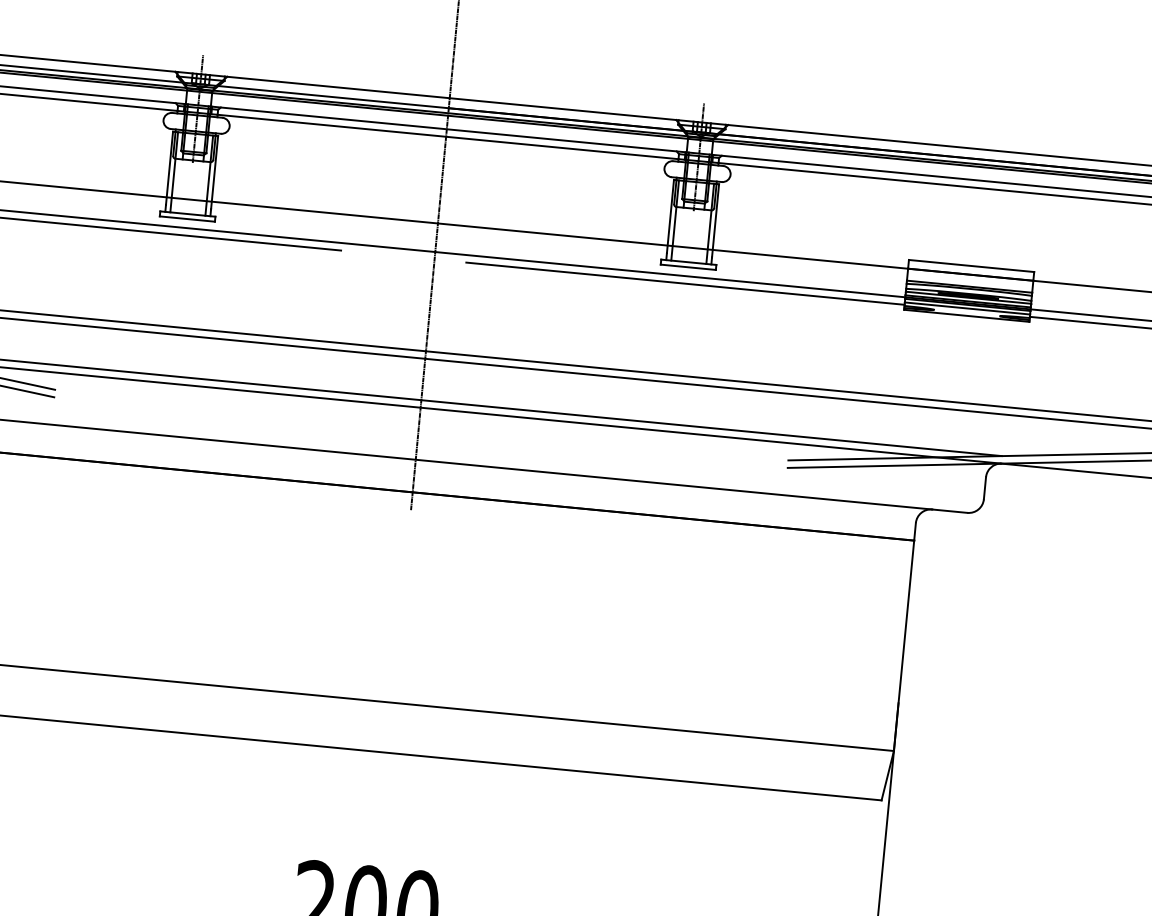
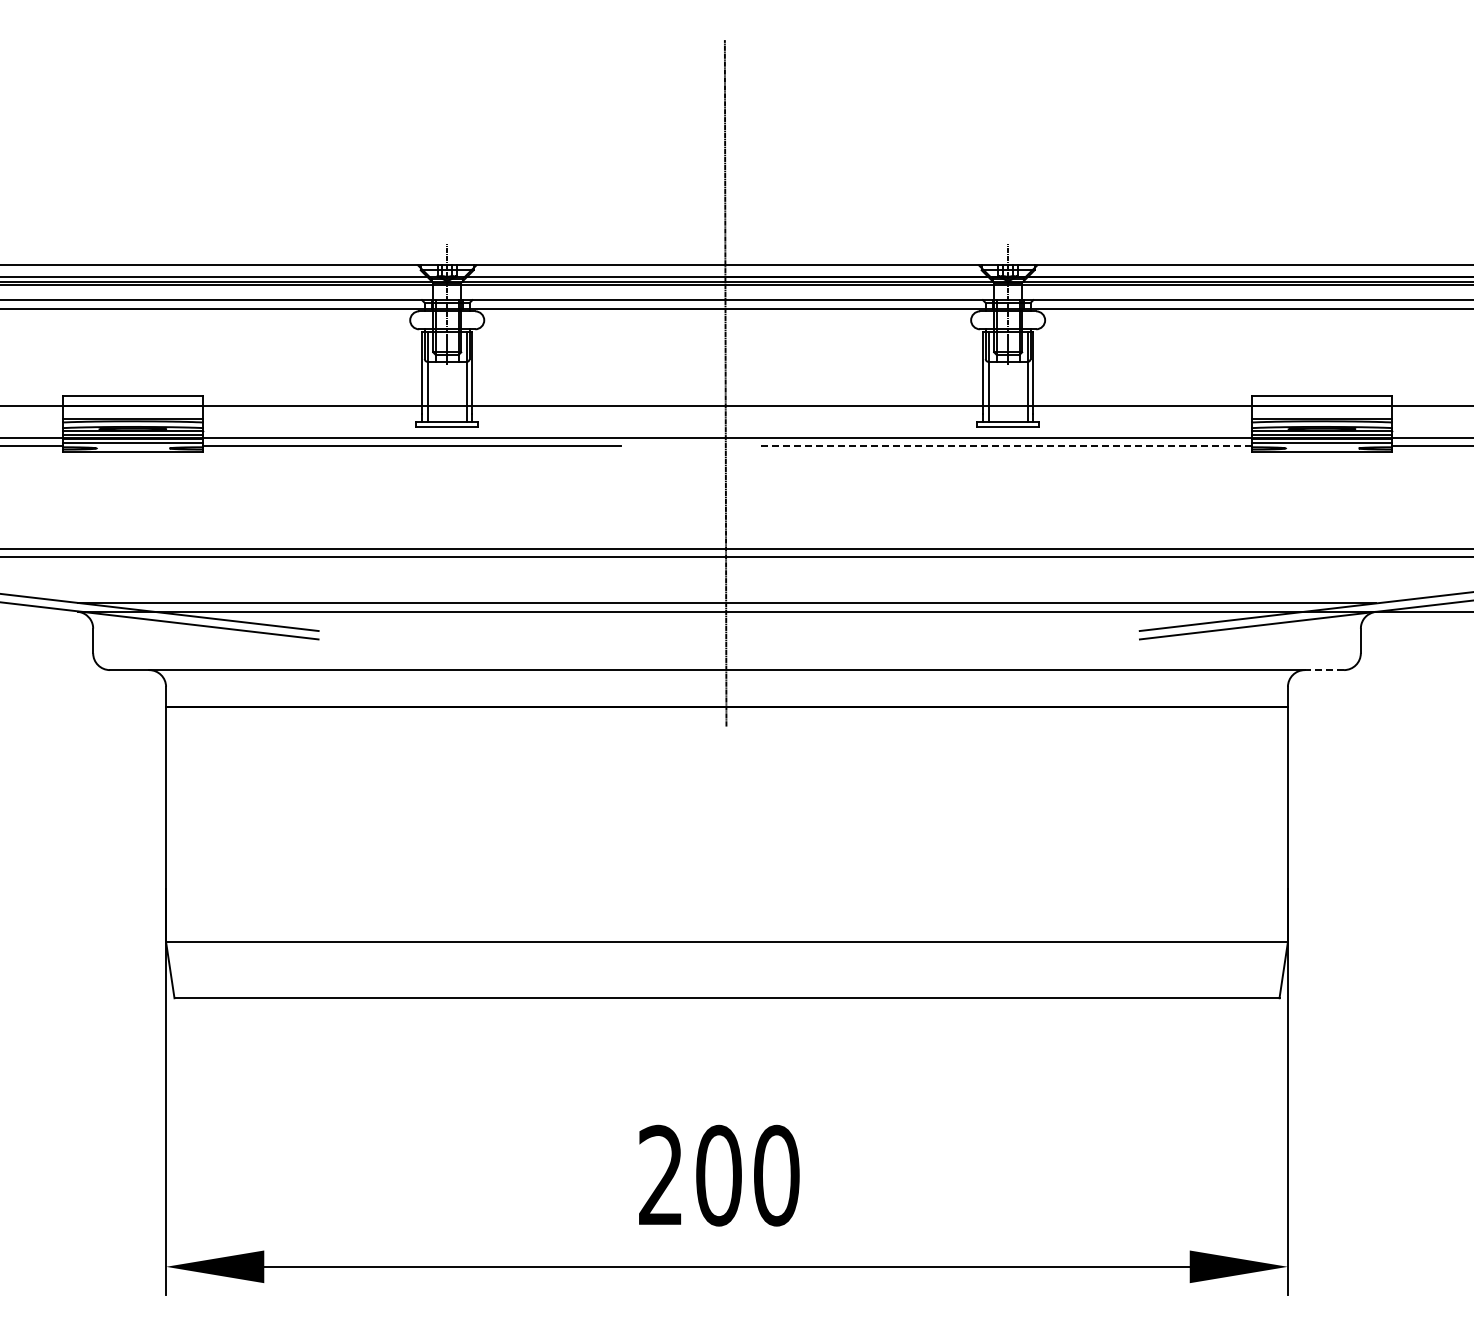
line: (686, 283) -> (1007, 445), solid -> dashed
line: (949, 511) -> (1324, 670), solid -> dashed

